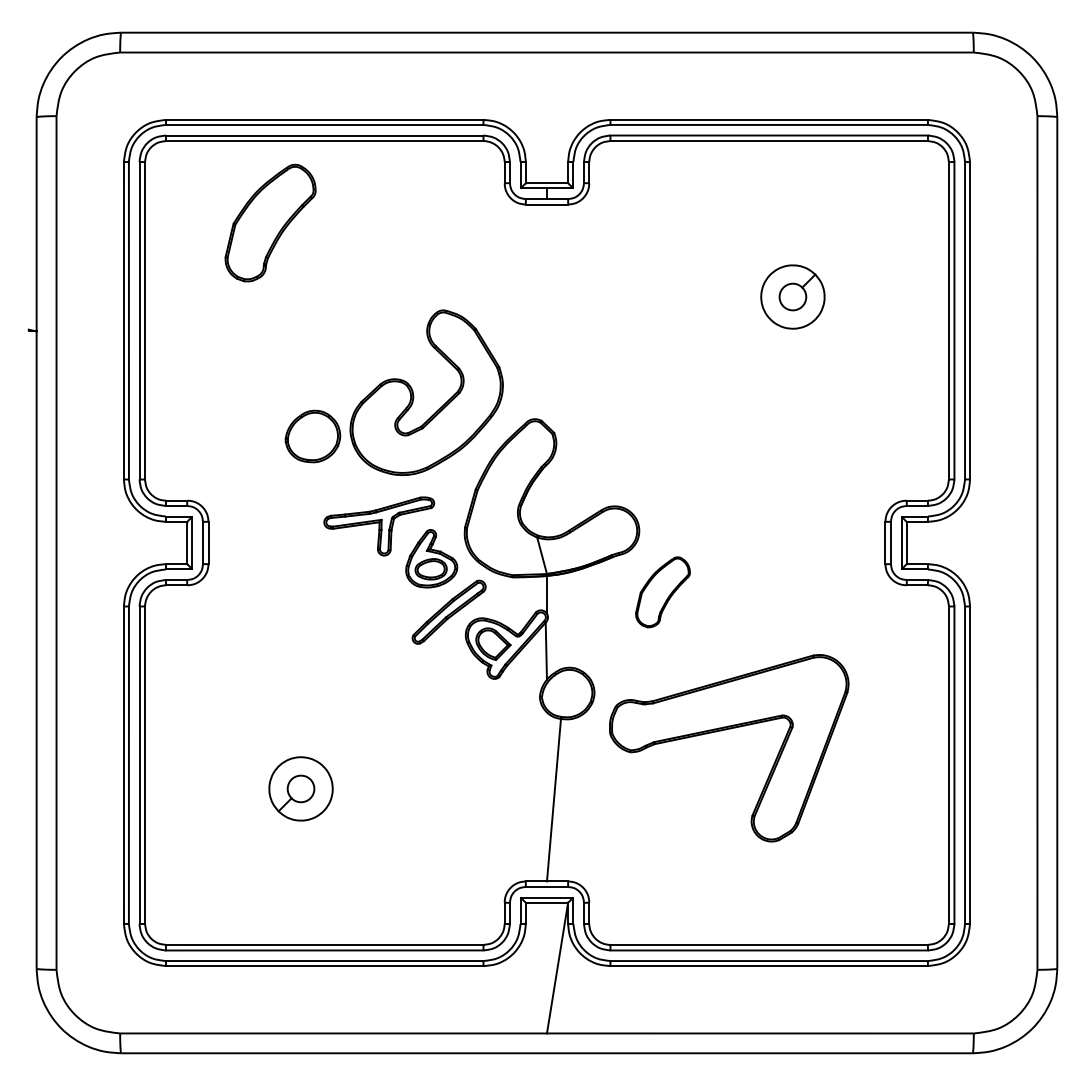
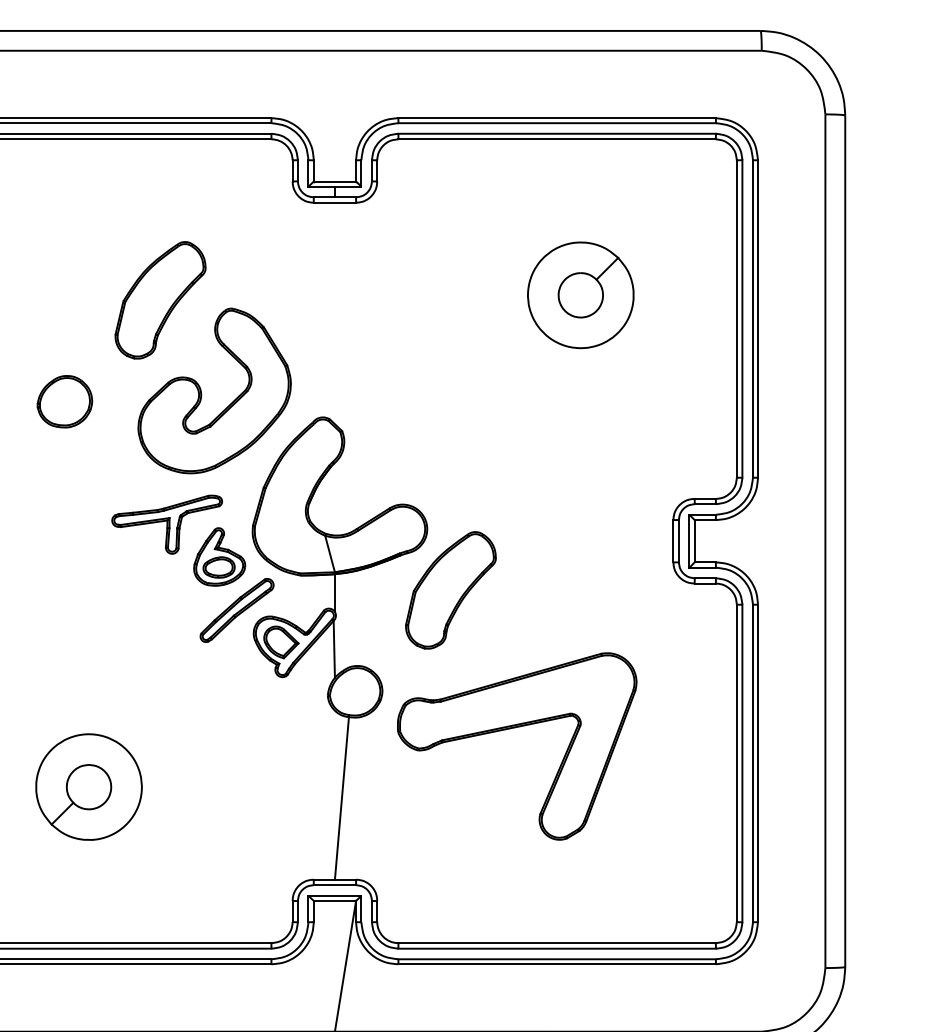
part: (270, 222) -> (160, 299), moved
part: (792, 296) -> (580, 294), size x1.67
part: (312, 436) -> (64, 401), moved
part: (662, 592) -> (450, 590), size x1.67
part: (300, 788) -> (88, 786), size x1.67

